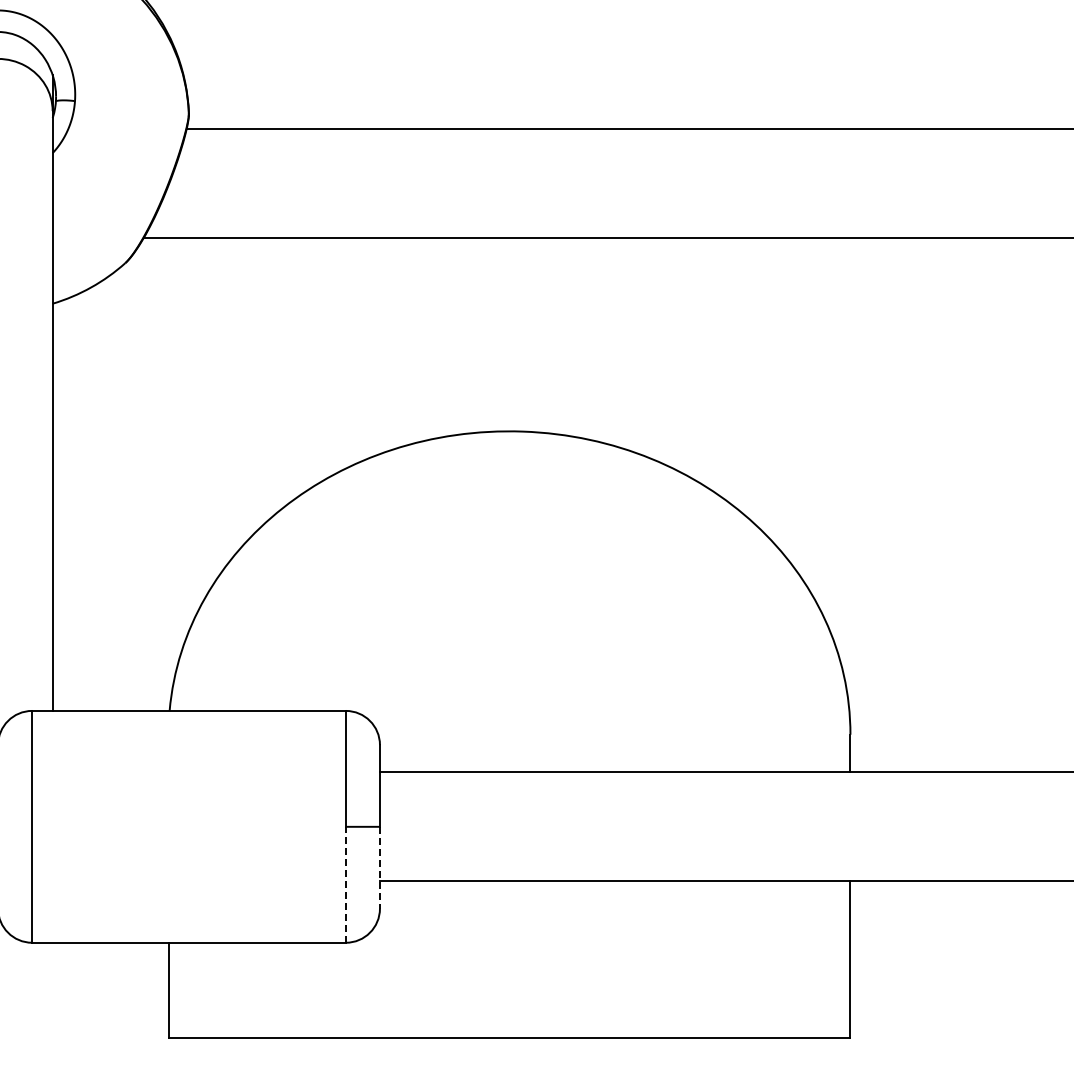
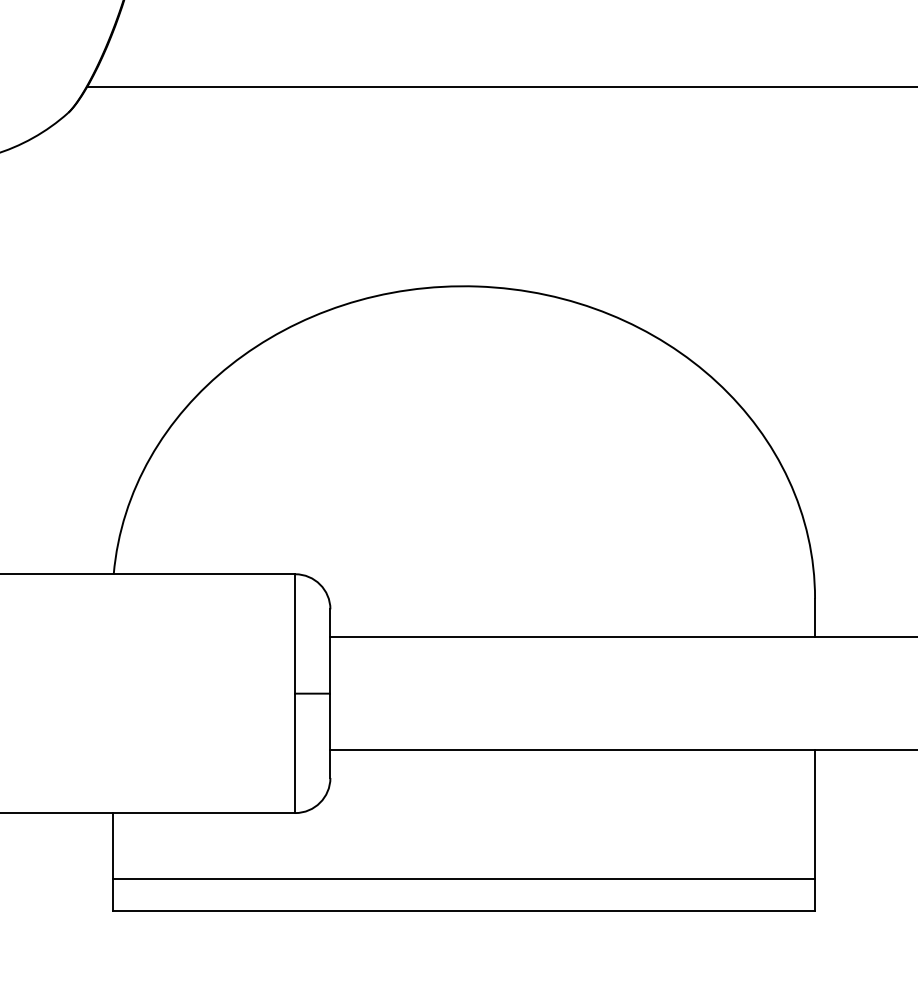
line: (379, 867) -> (329, 735), dashed -> solid
line: (345, 884) -> (294, 753), dashed -> solid
line: (509, 1007) -> (463, 879), added

